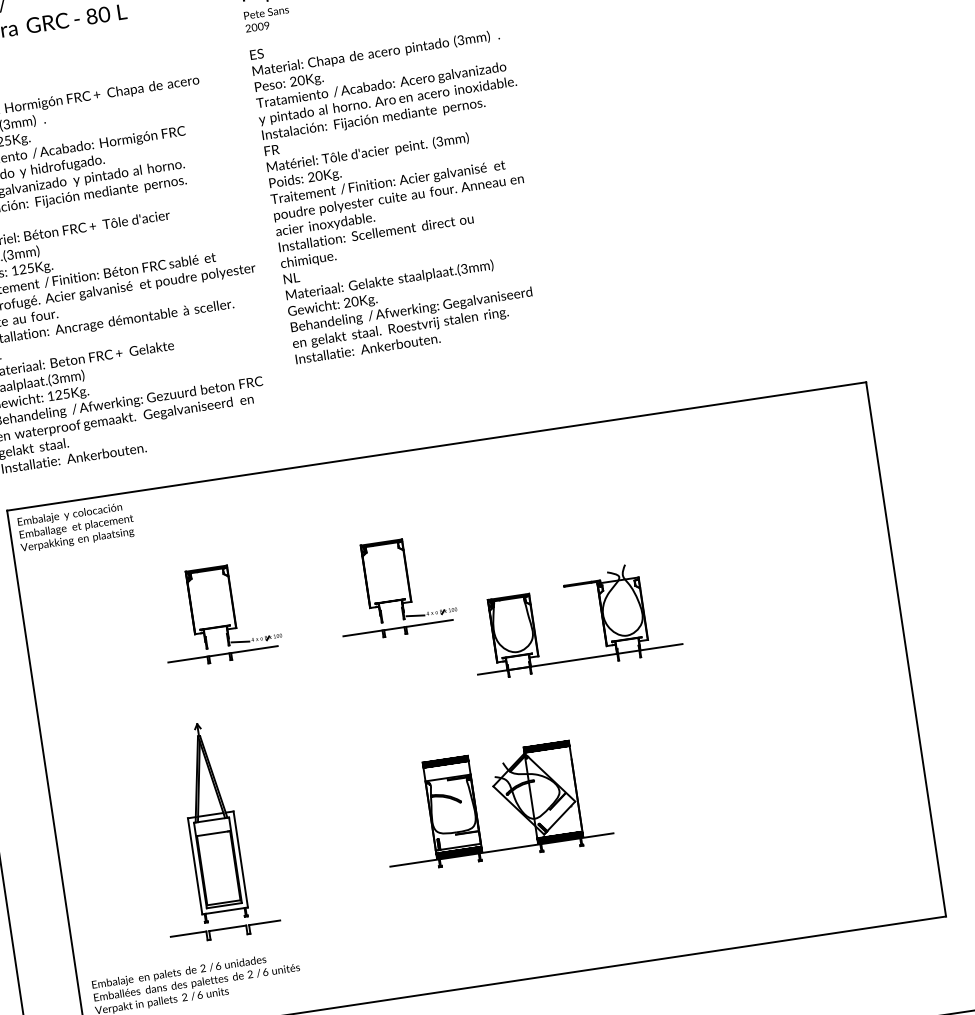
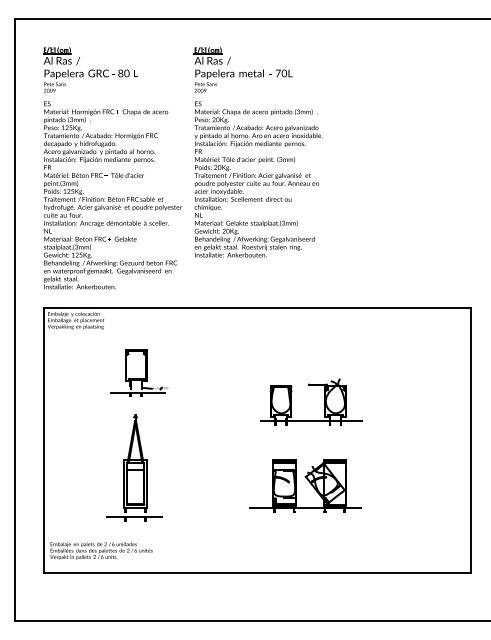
part: (394, 586) -> (226, 372), removed
part: (494, 803) -> (305, 485), moved
part: (210, 829) -> (134, 467), moved

